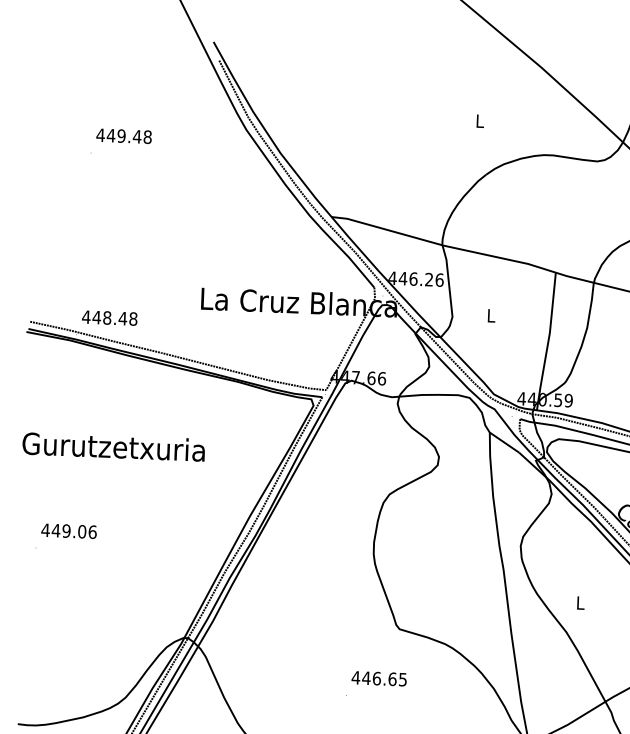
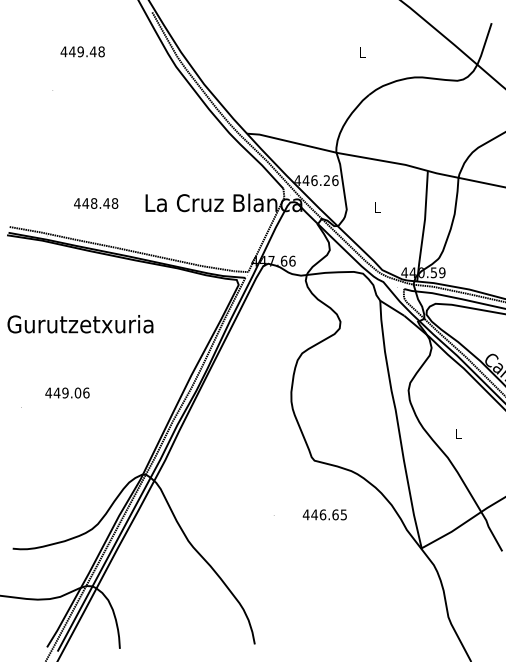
text: (123, 135) -> (82, 51), moved
text: (110, 318) -> (96, 203), moved
text: (69, 530) -> (67, 392), moved
text: (378, 678) -> (324, 514), moved

